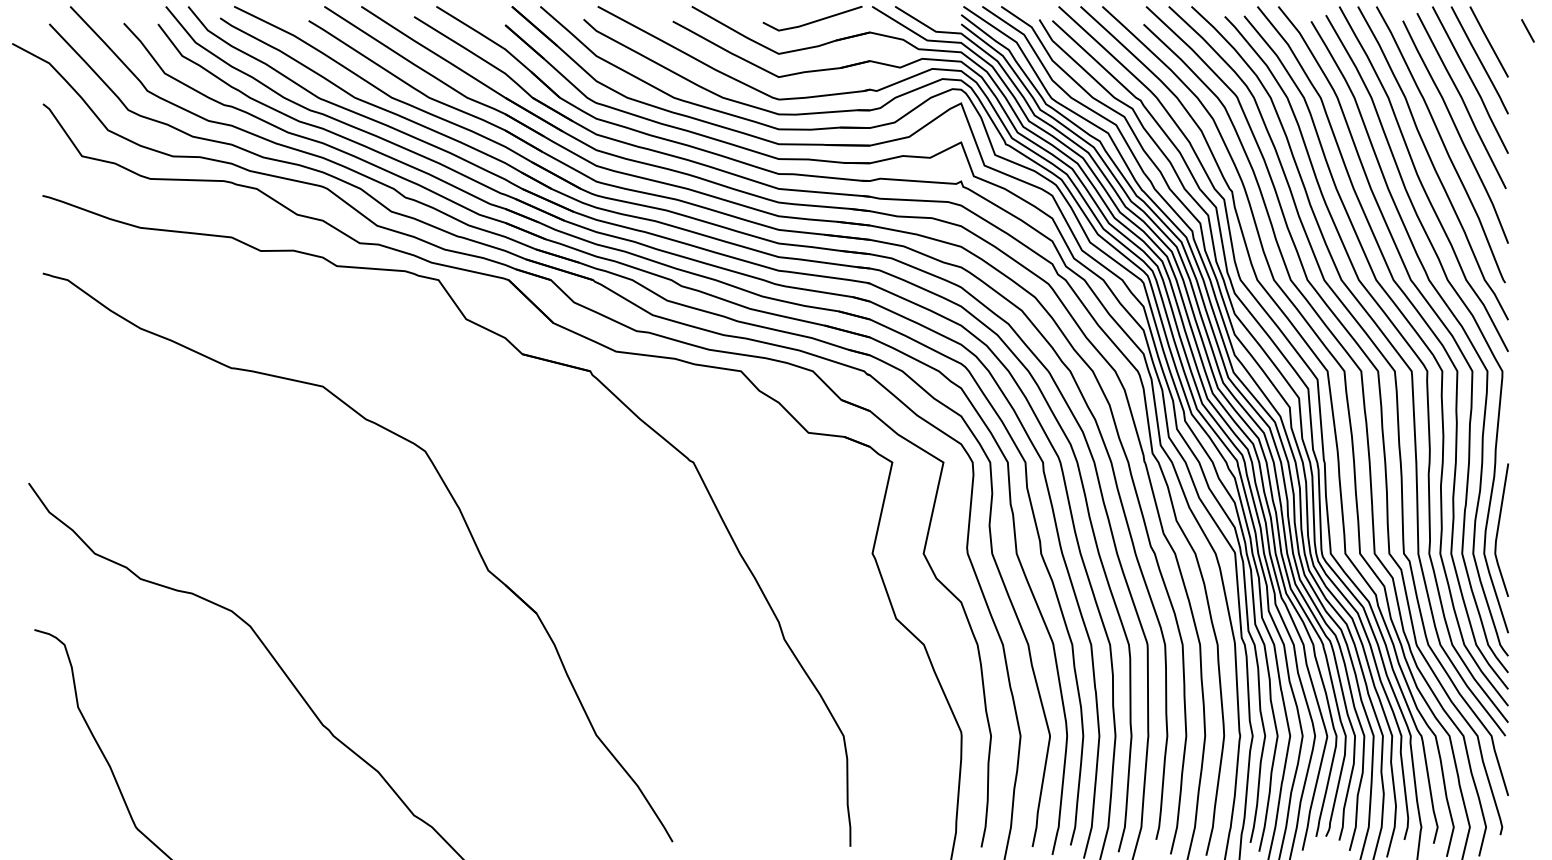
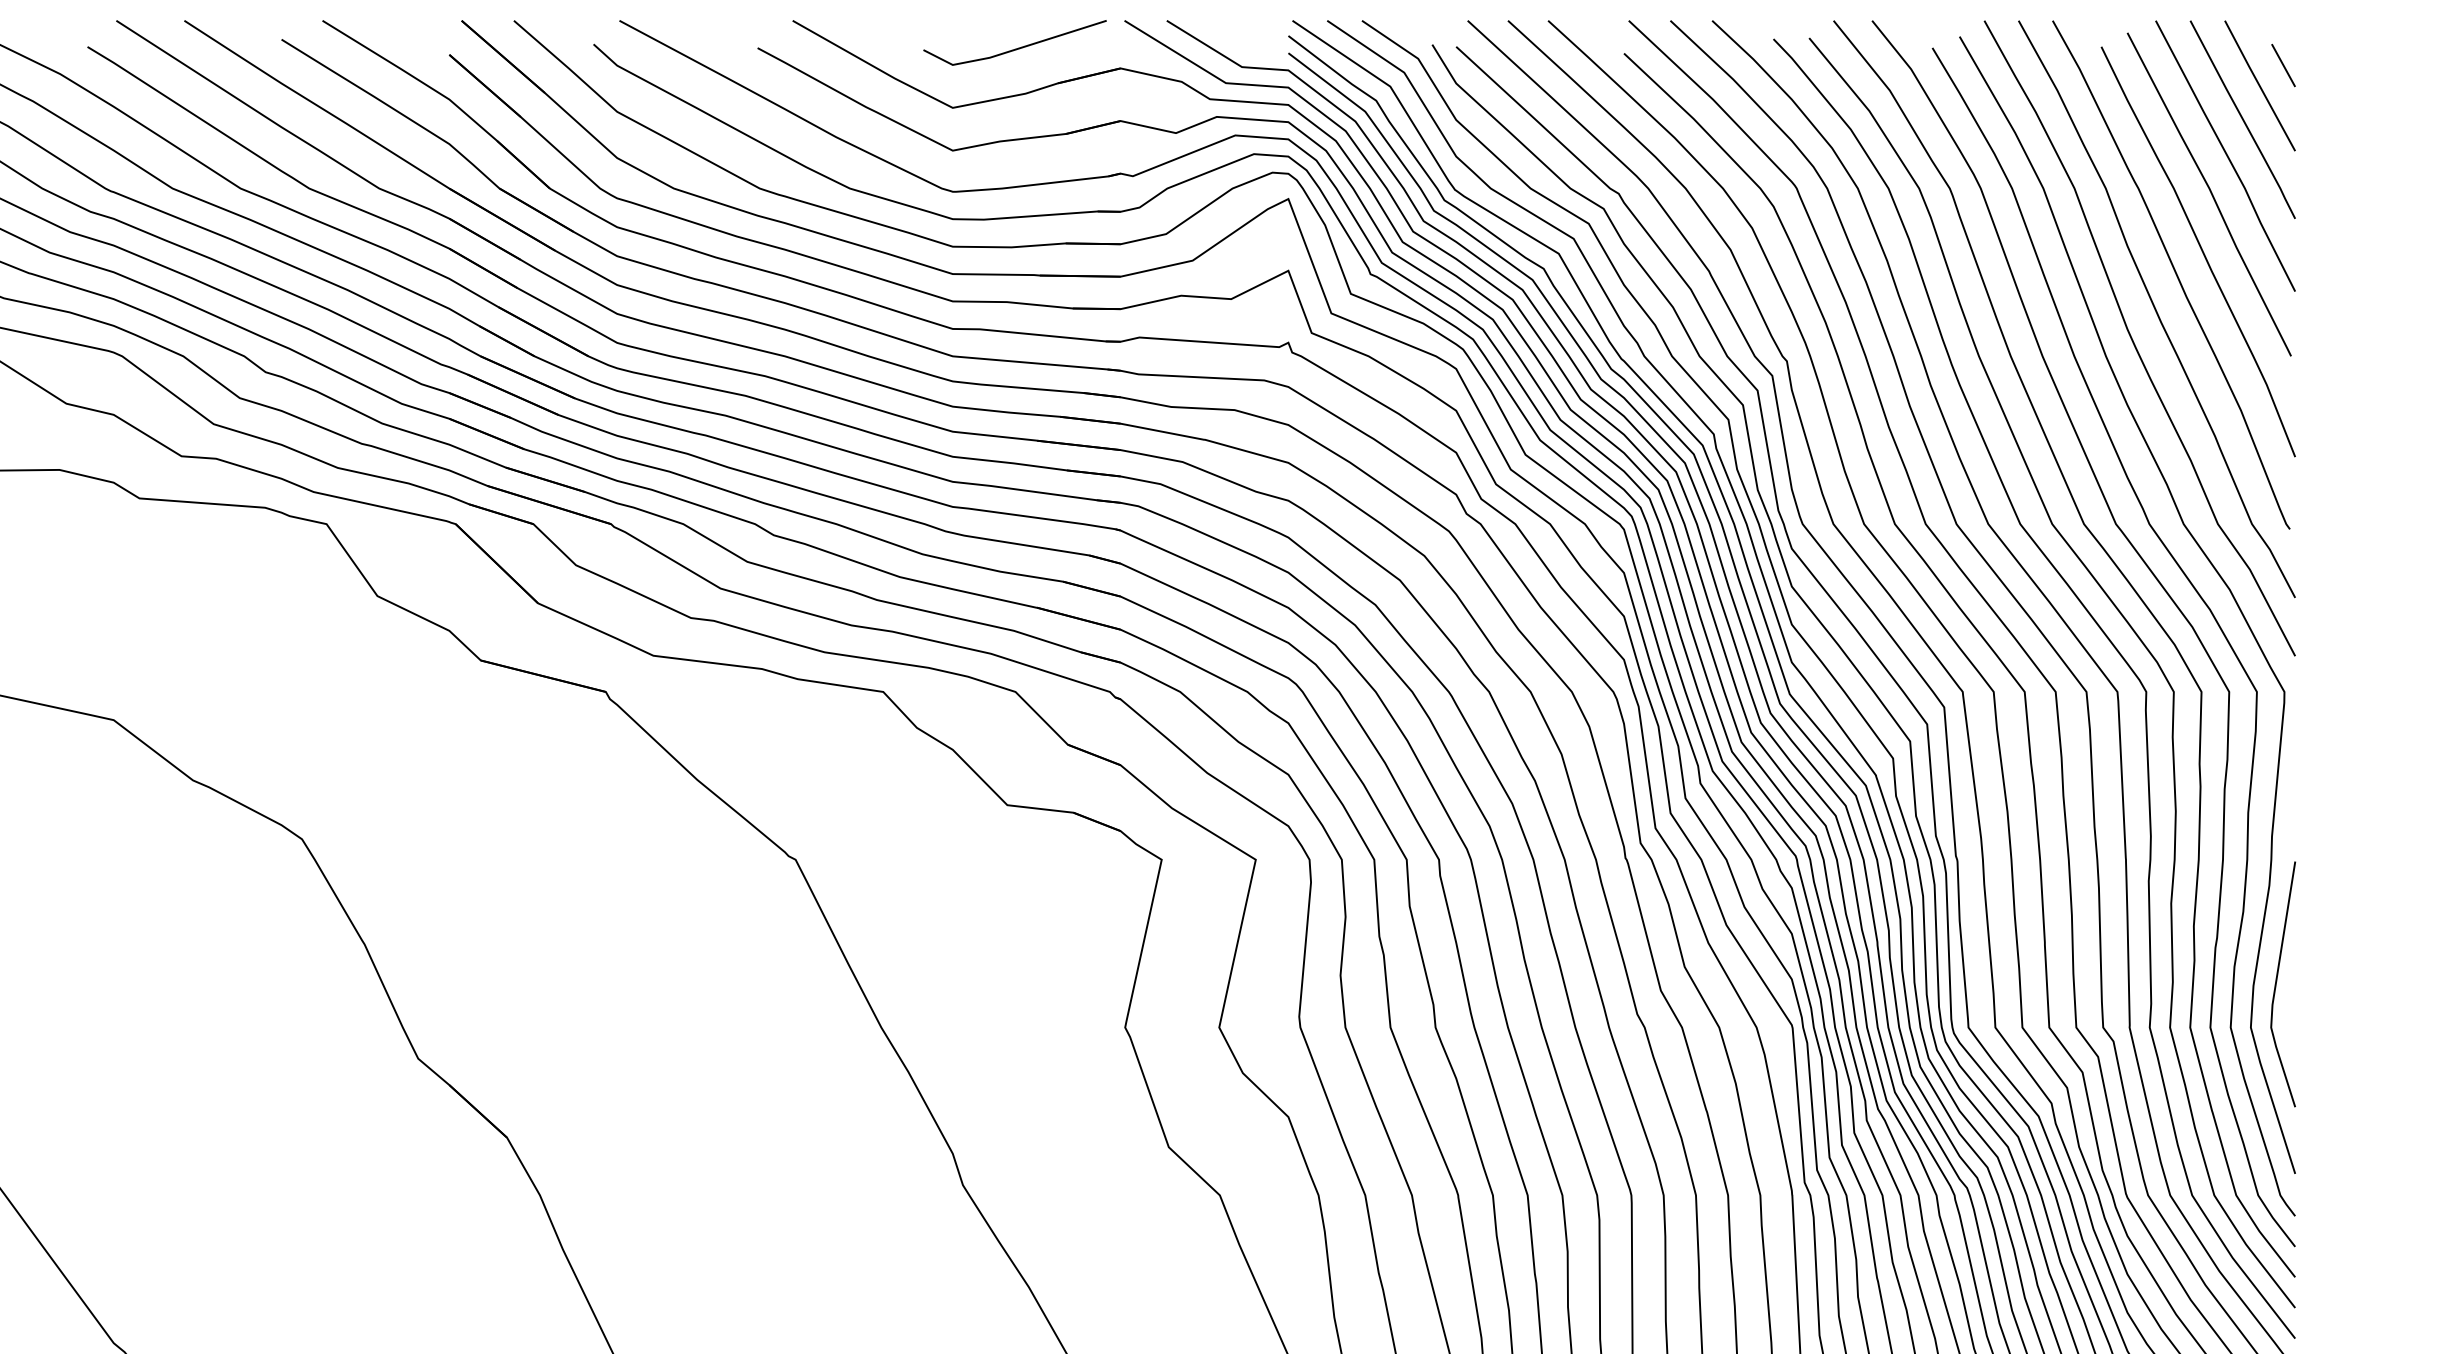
line: (1527, 30) -> (2282, 64), moved

